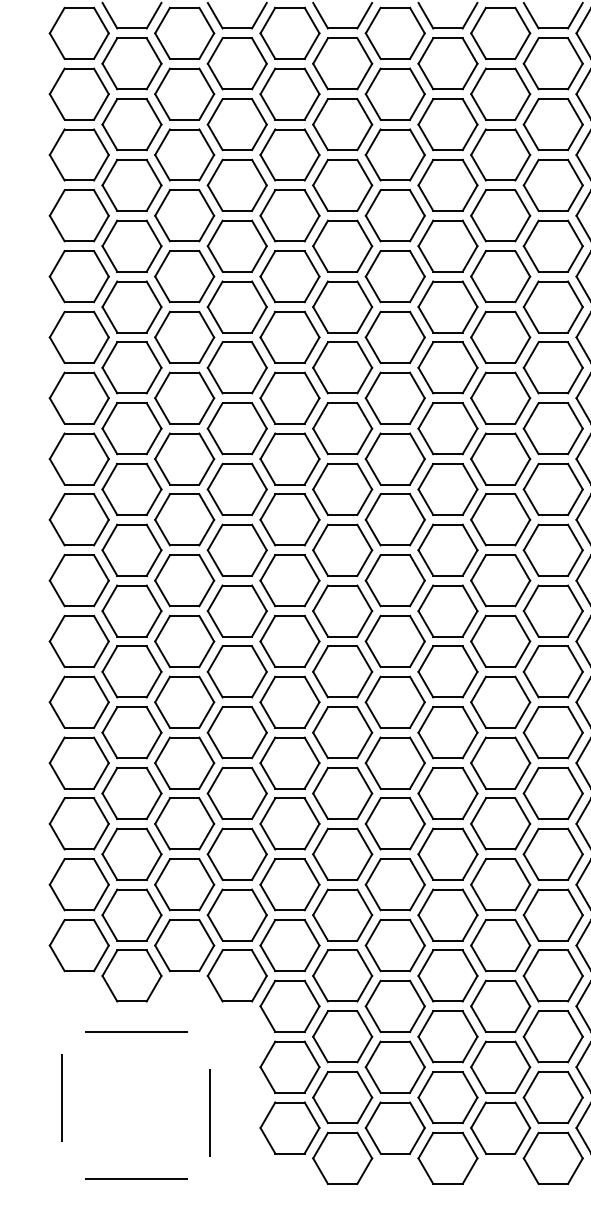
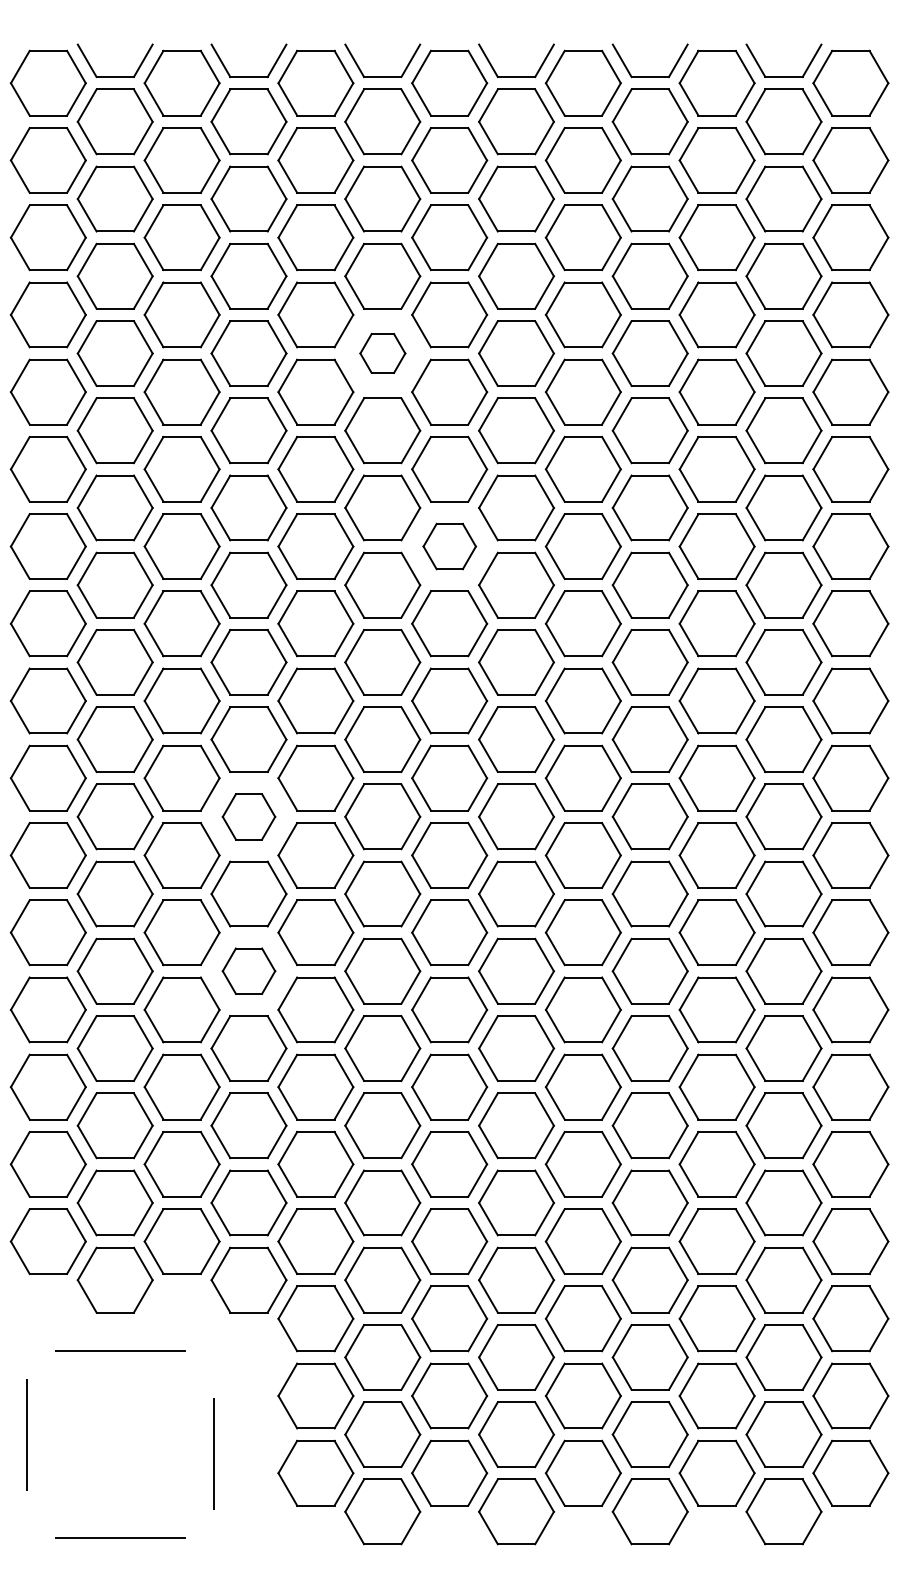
part: (342, 246) -> (382, 353), size x0.6
part: (395, 398) -> (449, 546), size x0.7
part: (236, 610) -> (248, 816), size x0.7
part: (236, 732) -> (248, 970), size x0.7

